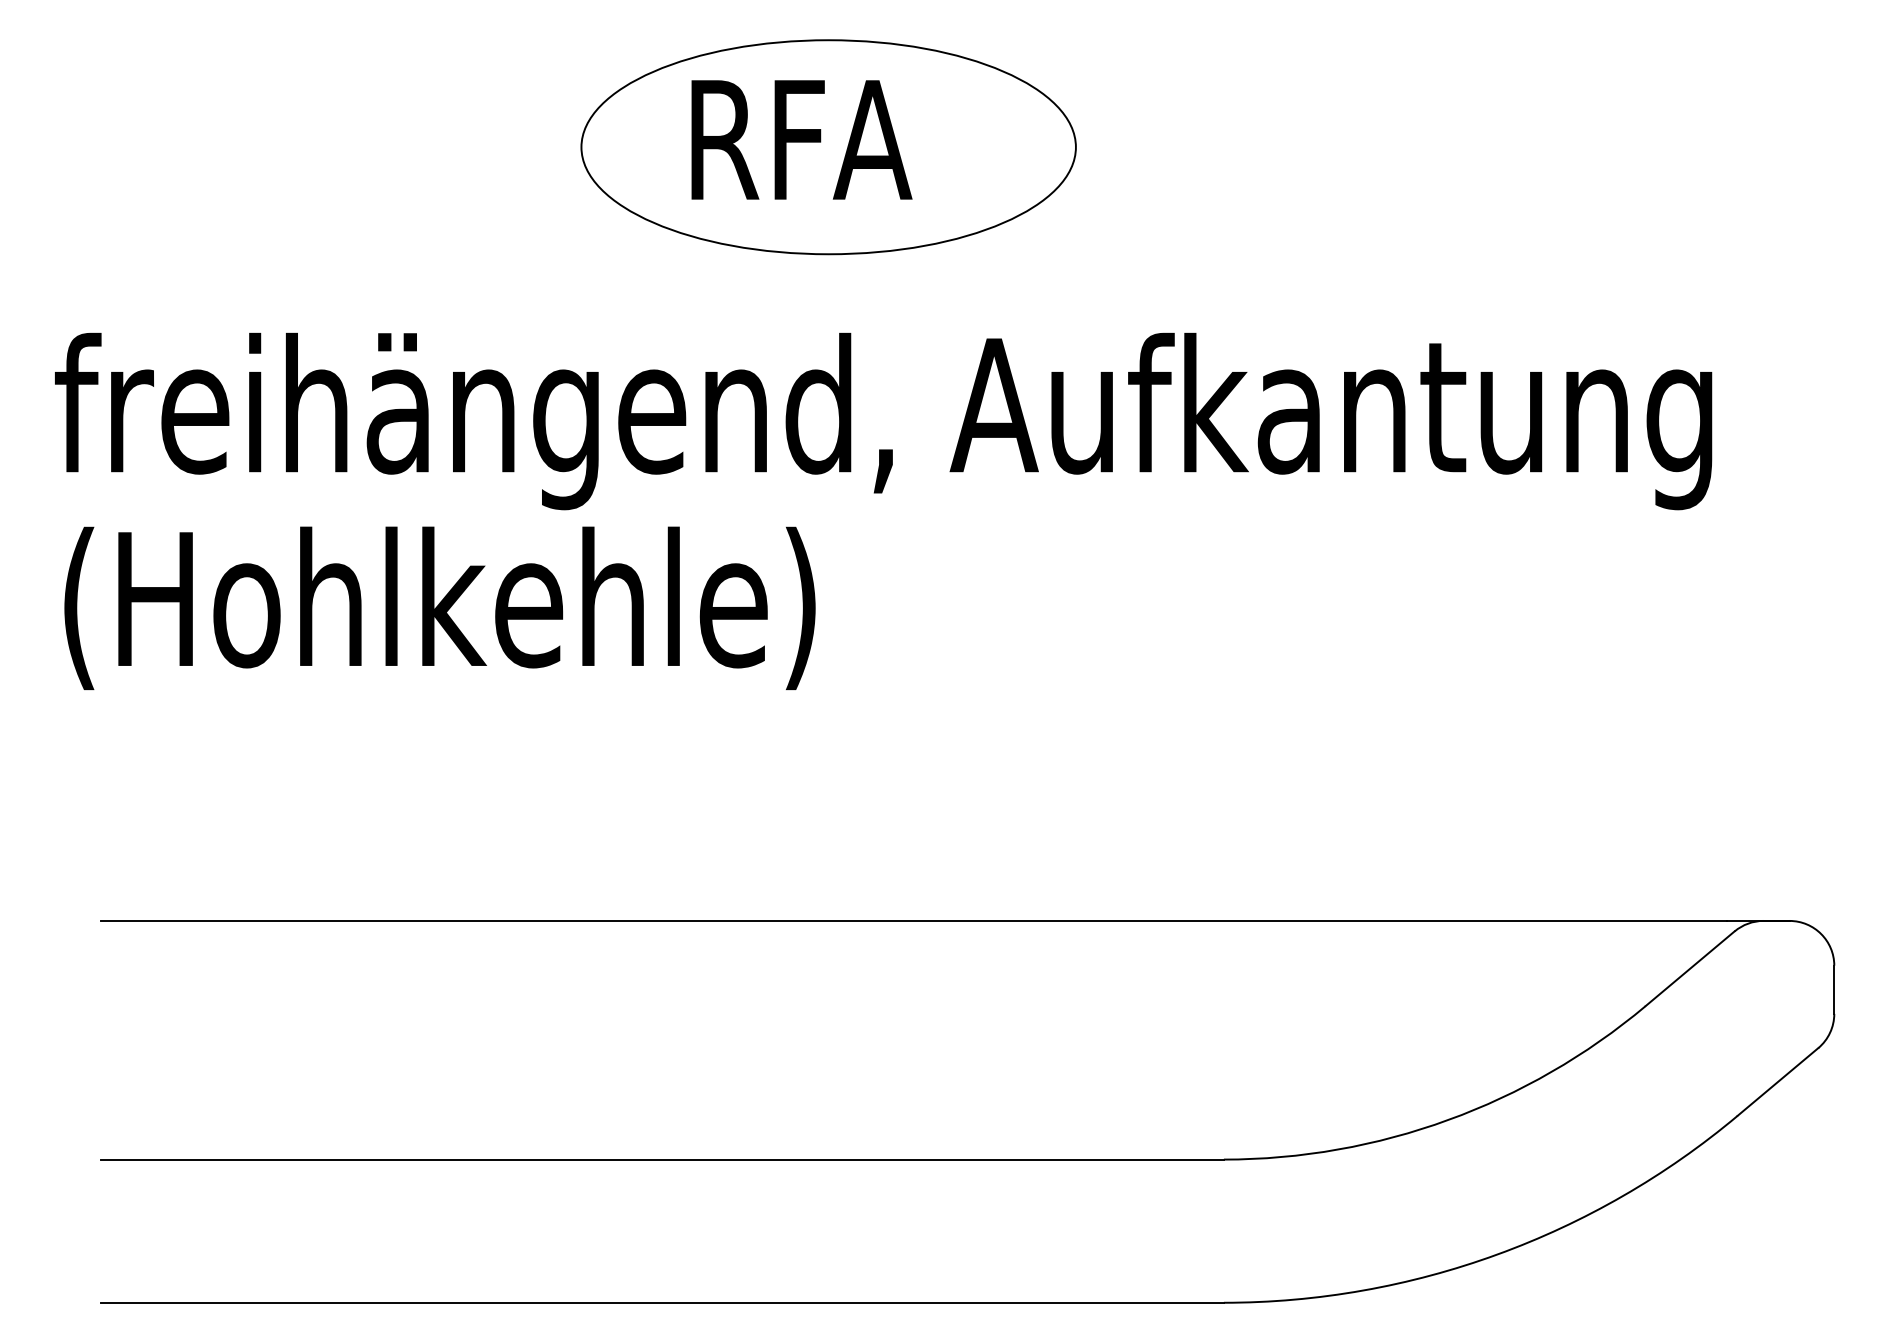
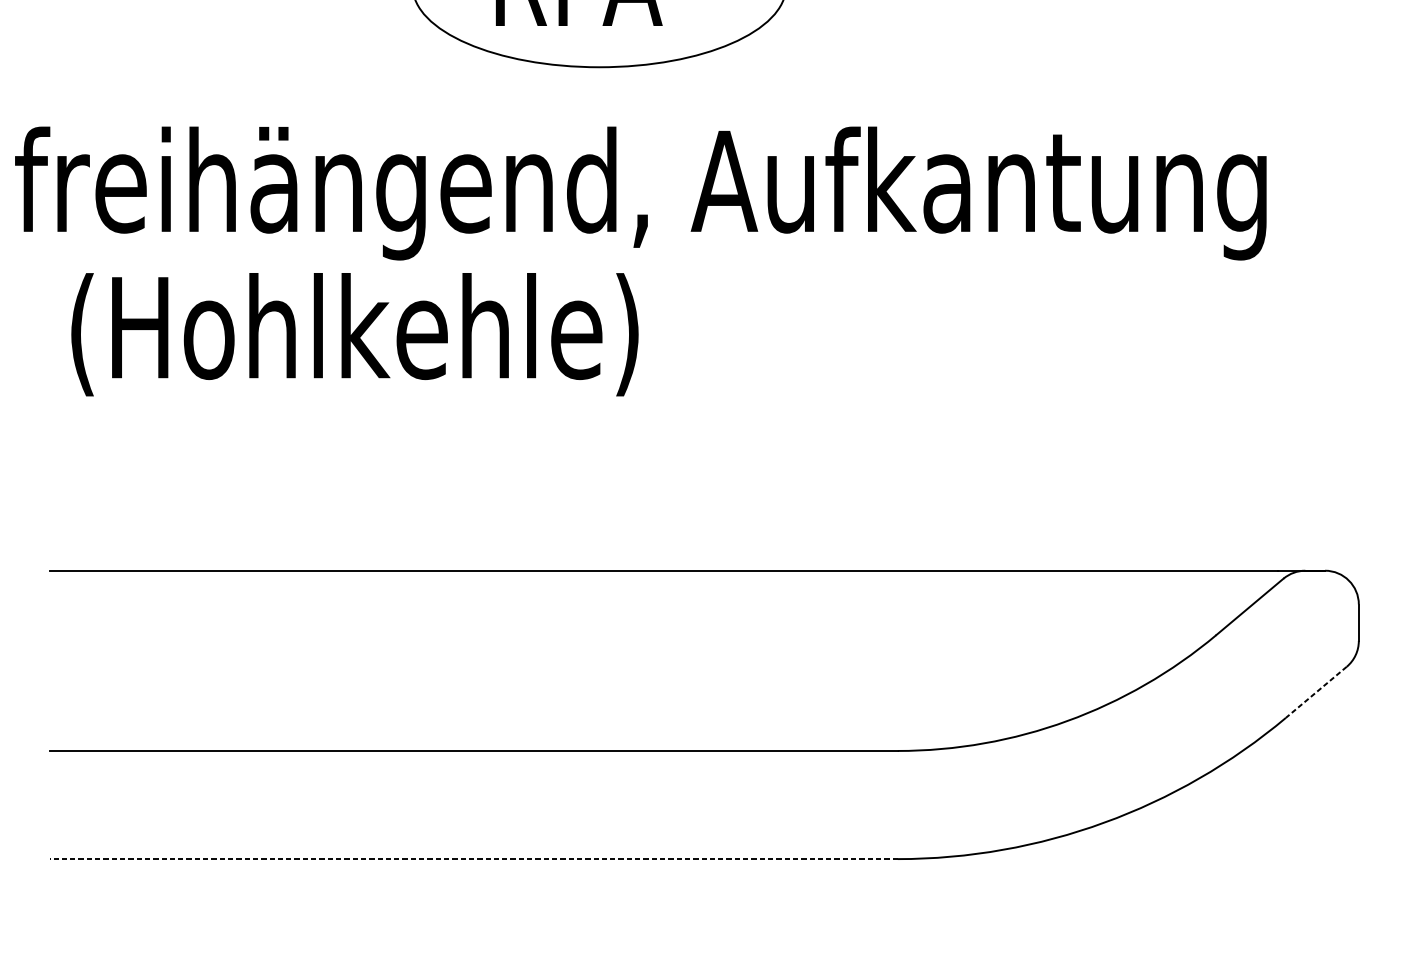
text: (439, 607) -> (354, 334), moved
line: (1778, 1081) -> (1316, 691), solid -> dashed
line: (662, 1302) -> (473, 858), solid -> dashed

